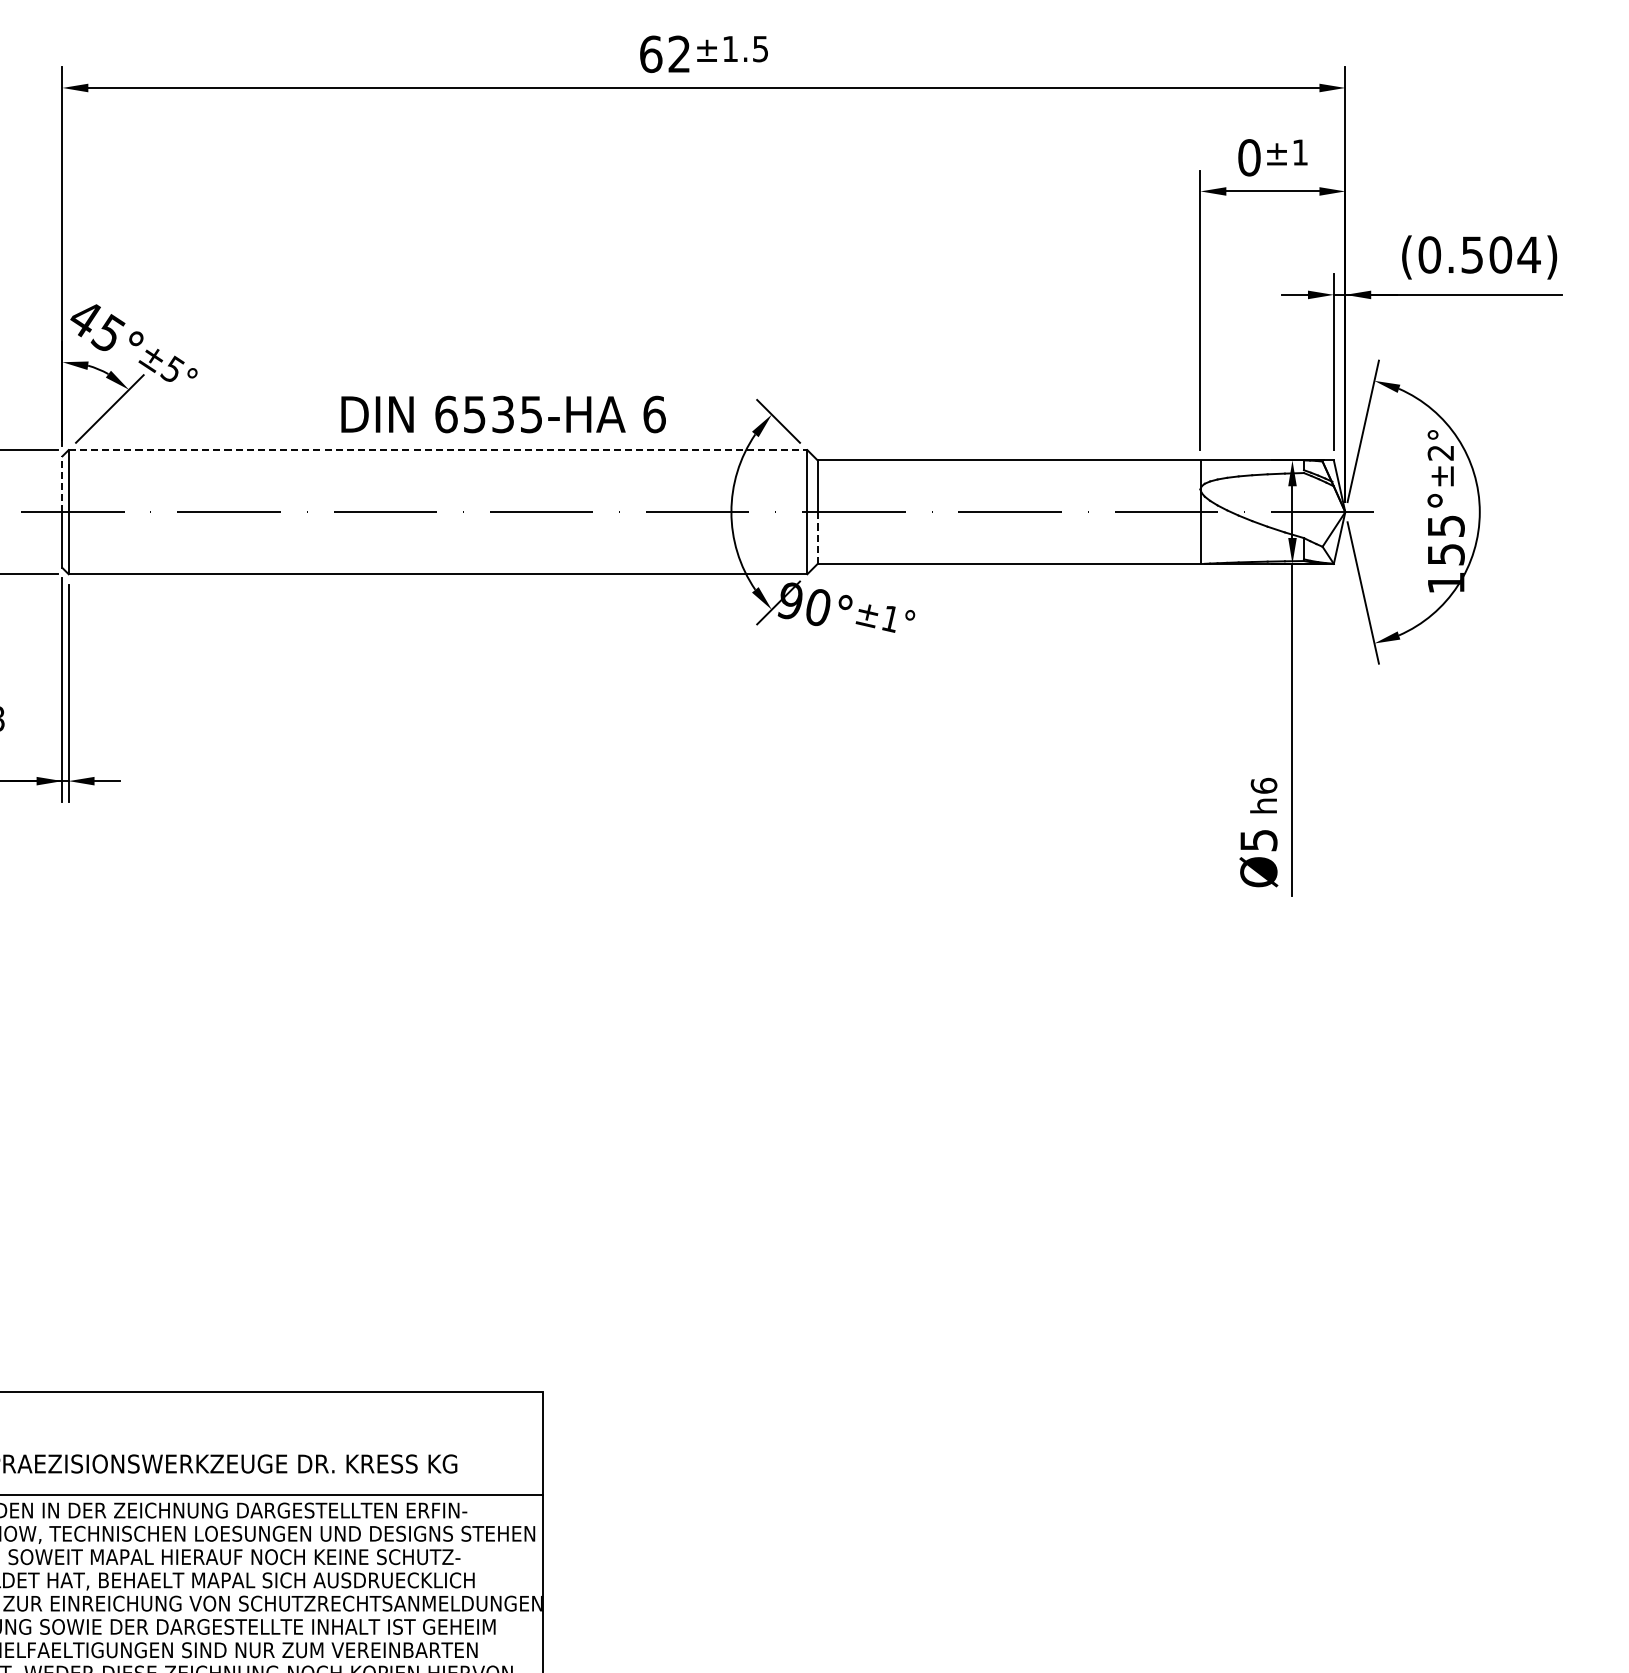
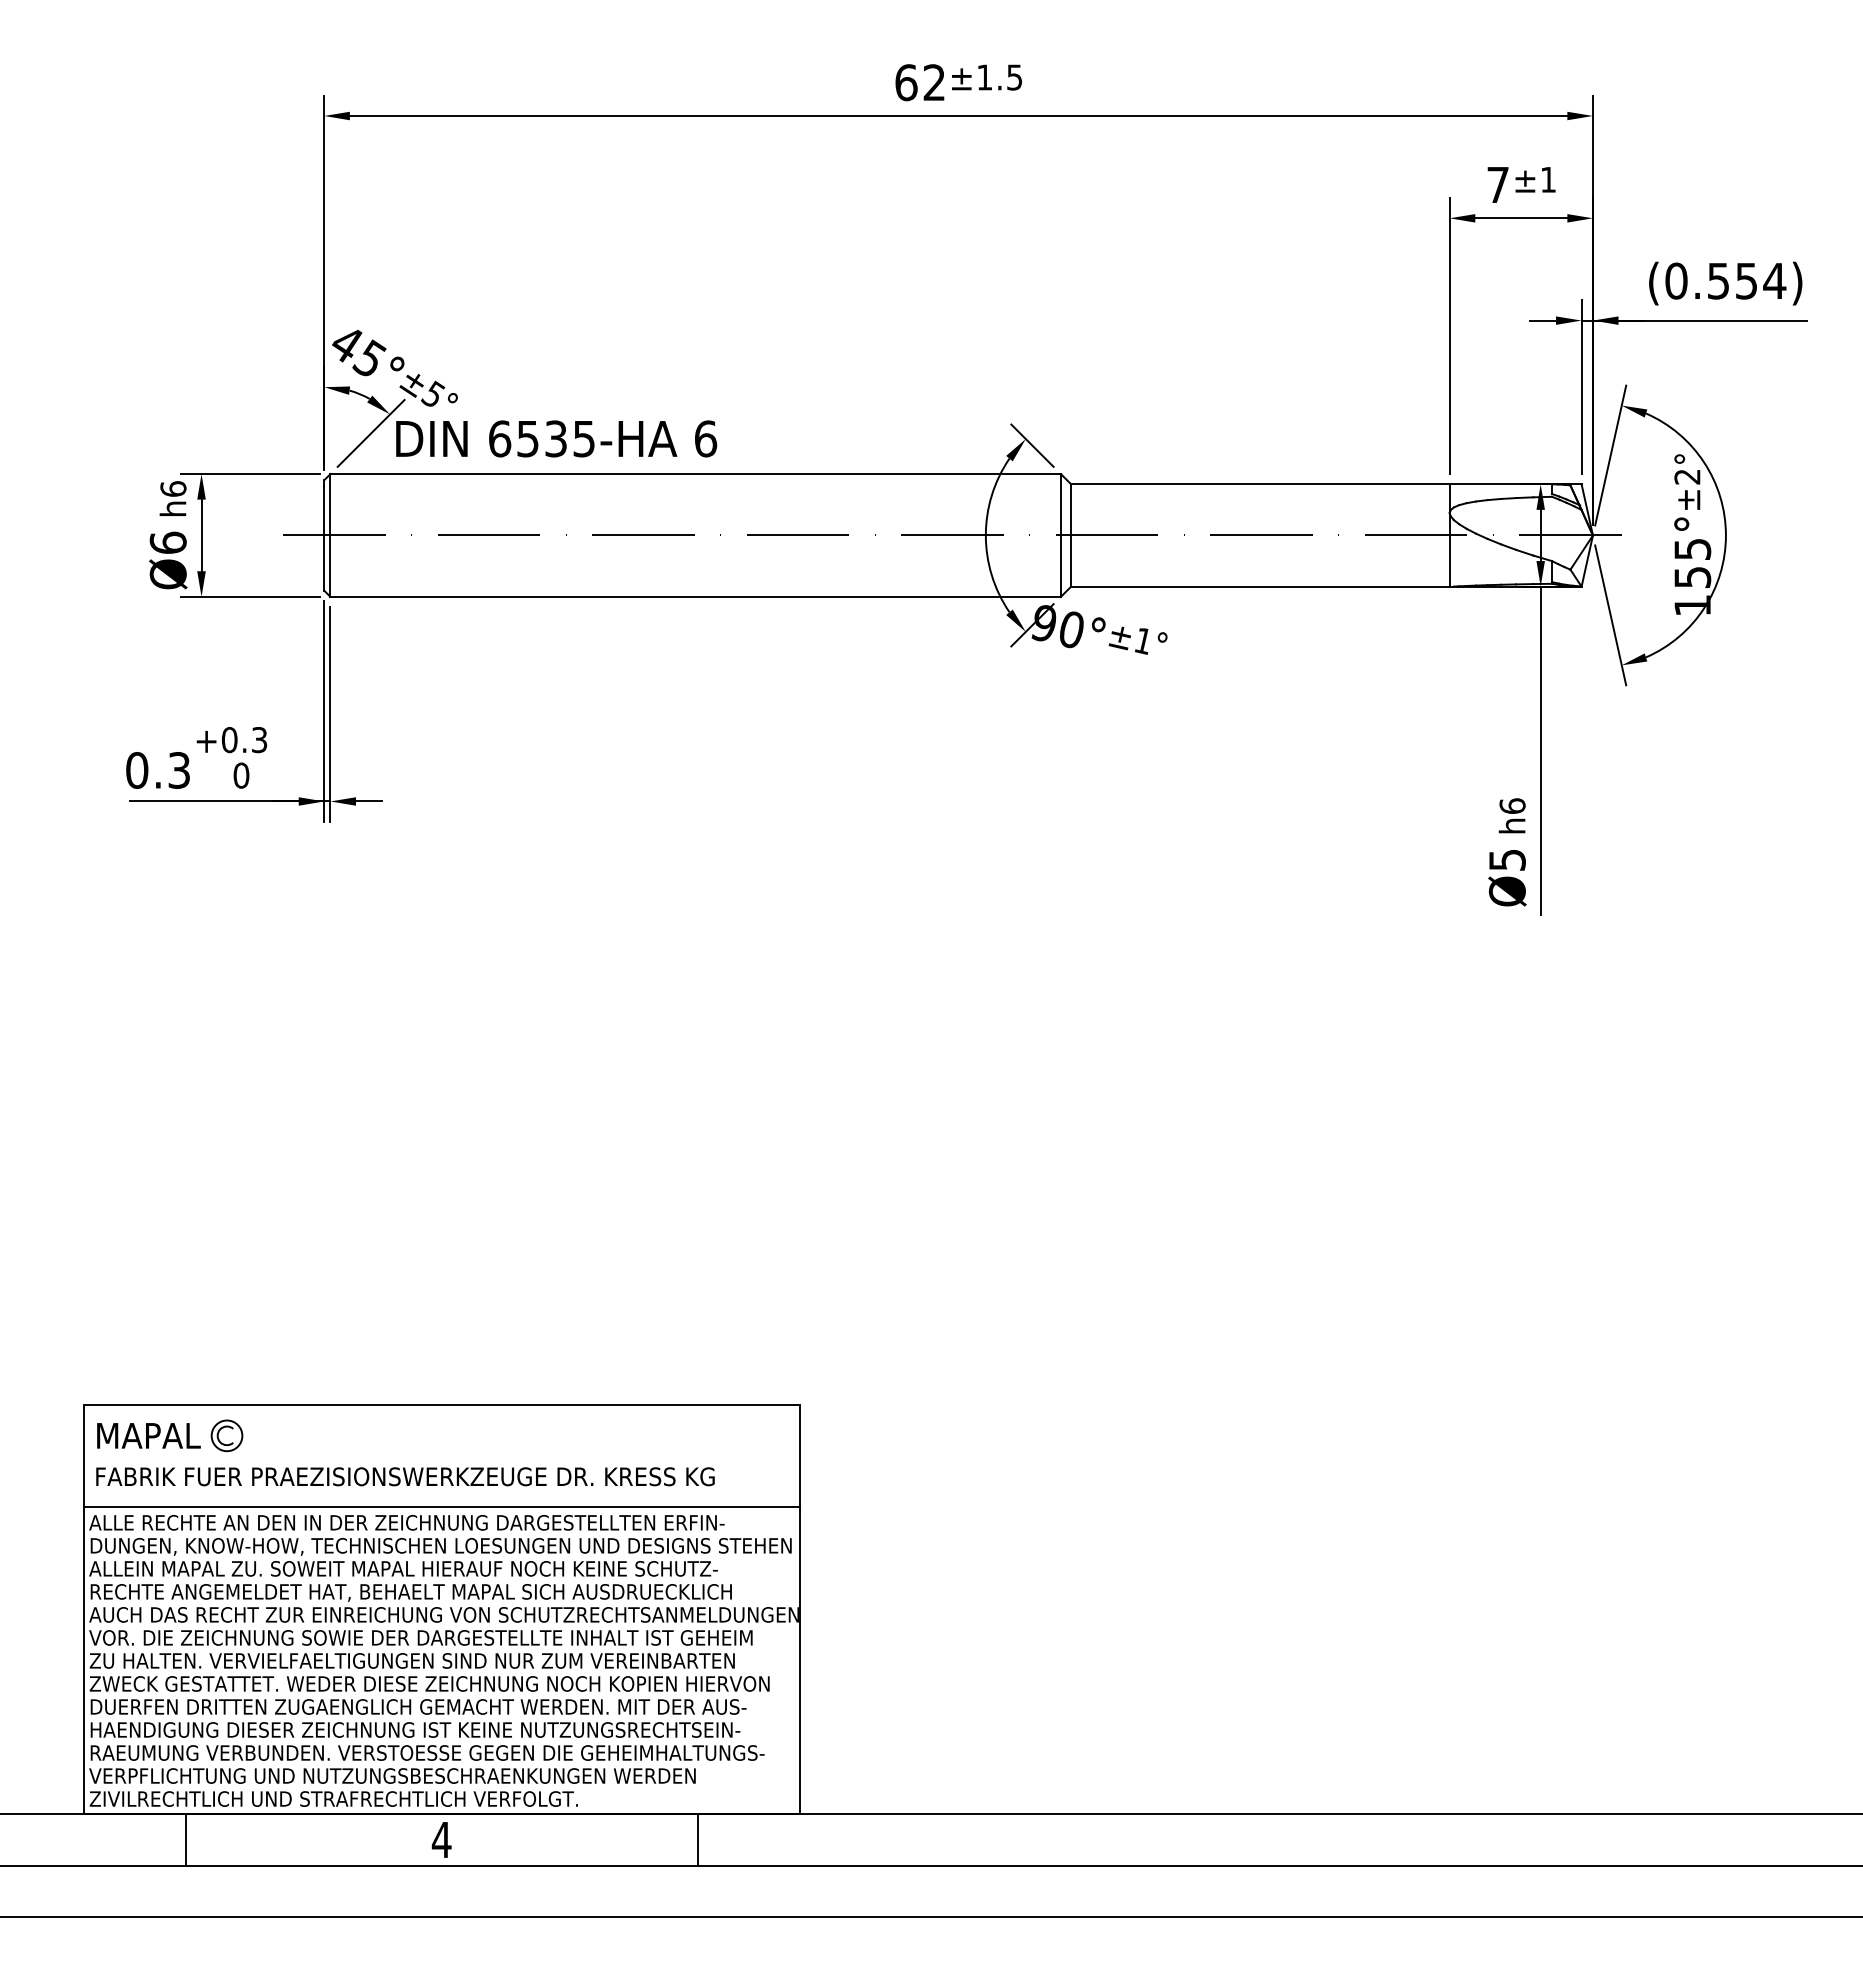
text: (1249, 157) -> (1498, 184), 0 -> 7
text: (1500, 254) -> (1746, 280), (0.504) -> (0.554)
text: (503, 414) -> (556, 438), moved
line: (438, 450) -> (696, 474), dashed -> solid
line: (62, 483) -> (324, 507), dashed -> solid
line: (818, 538) -> (1071, 561), dashed -> solid

